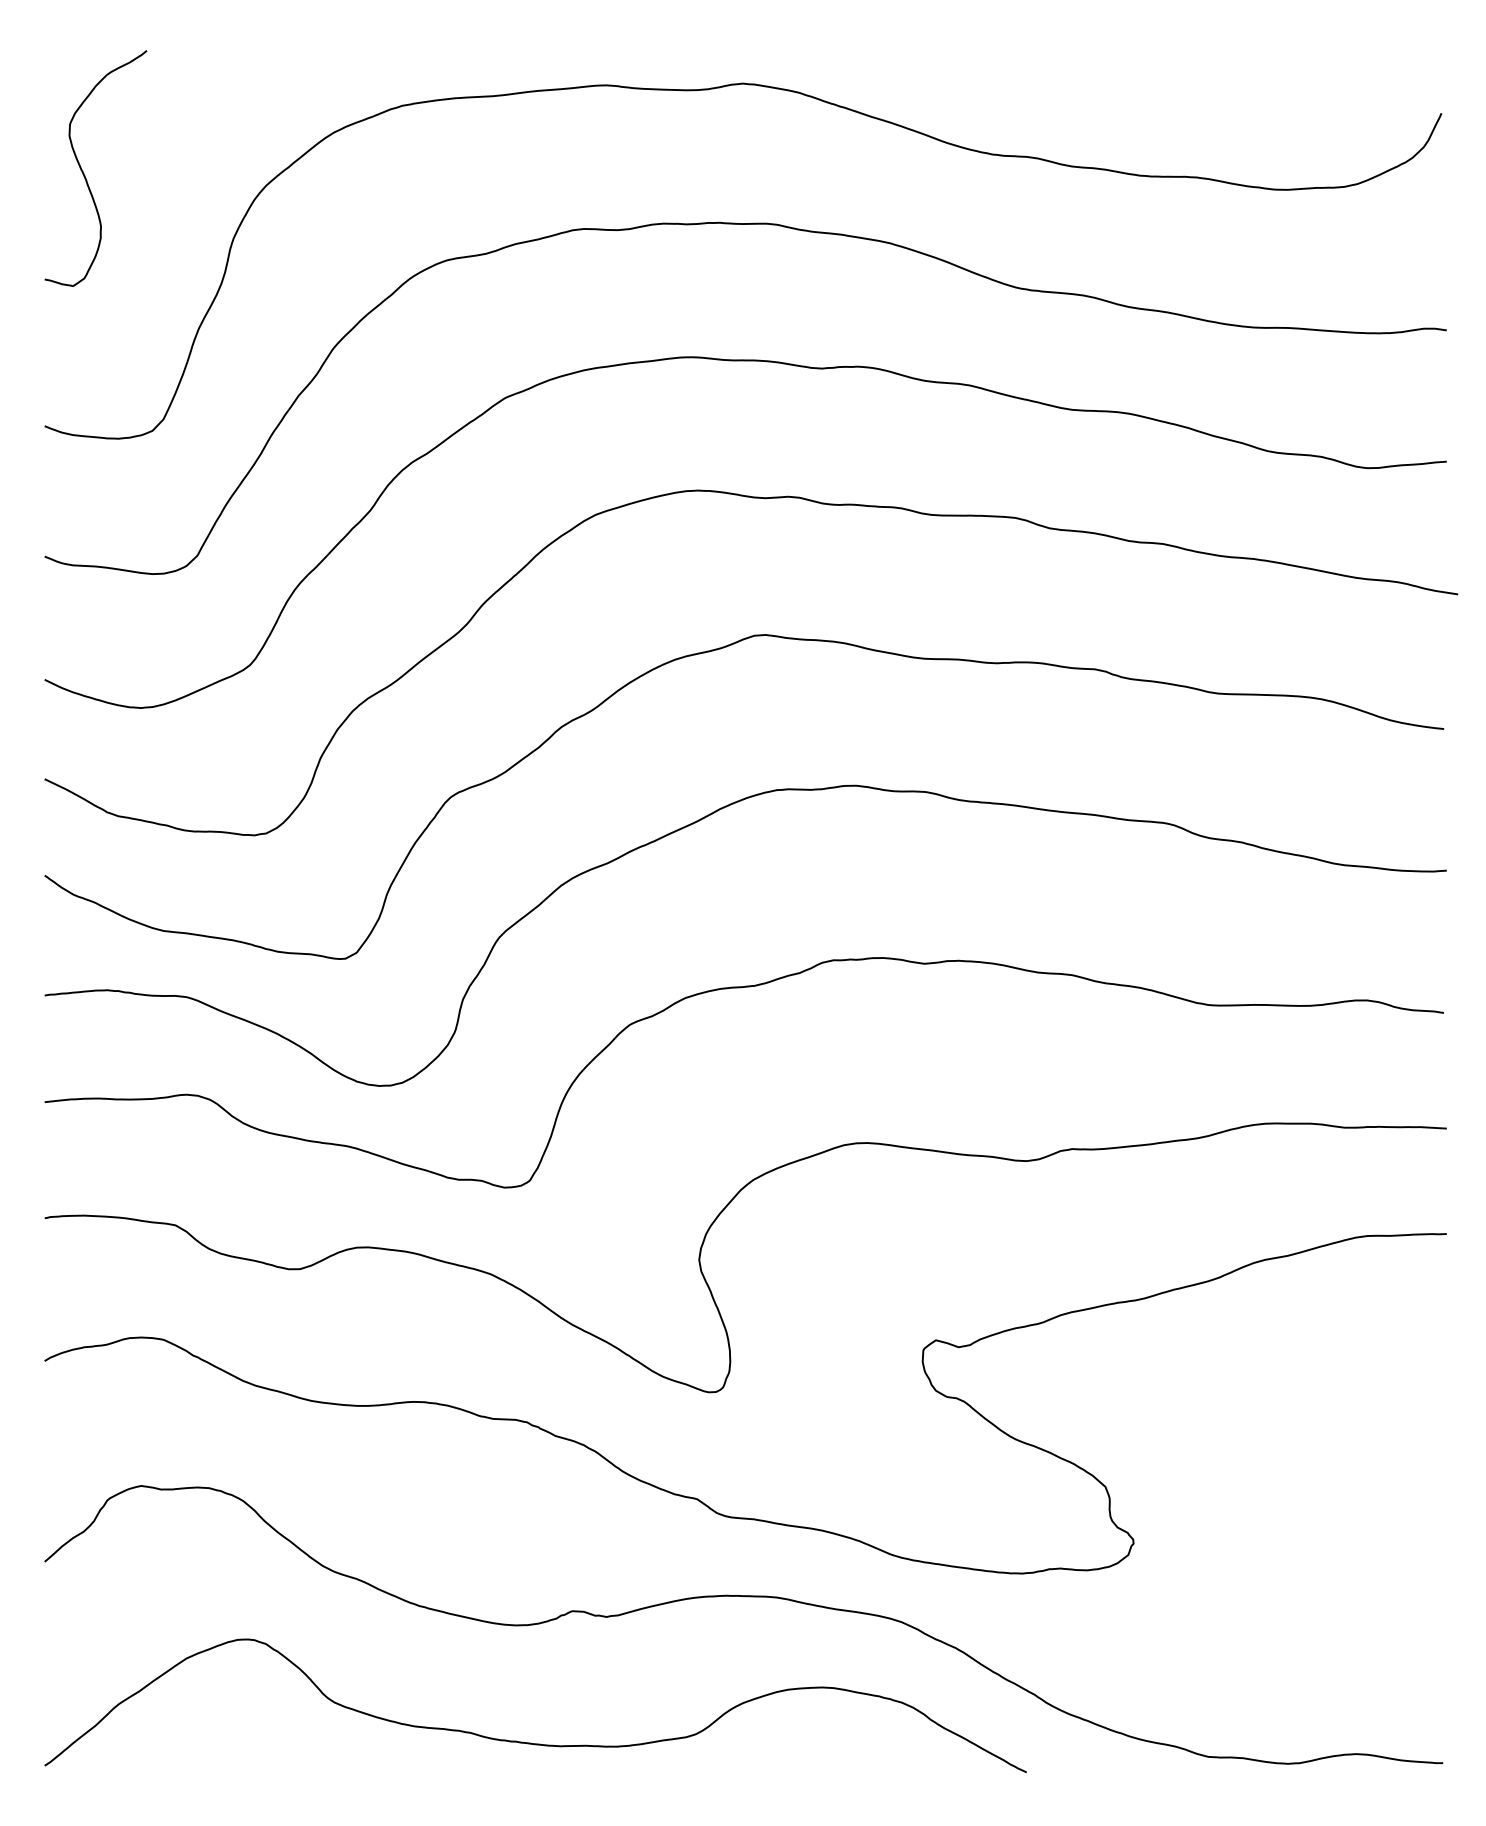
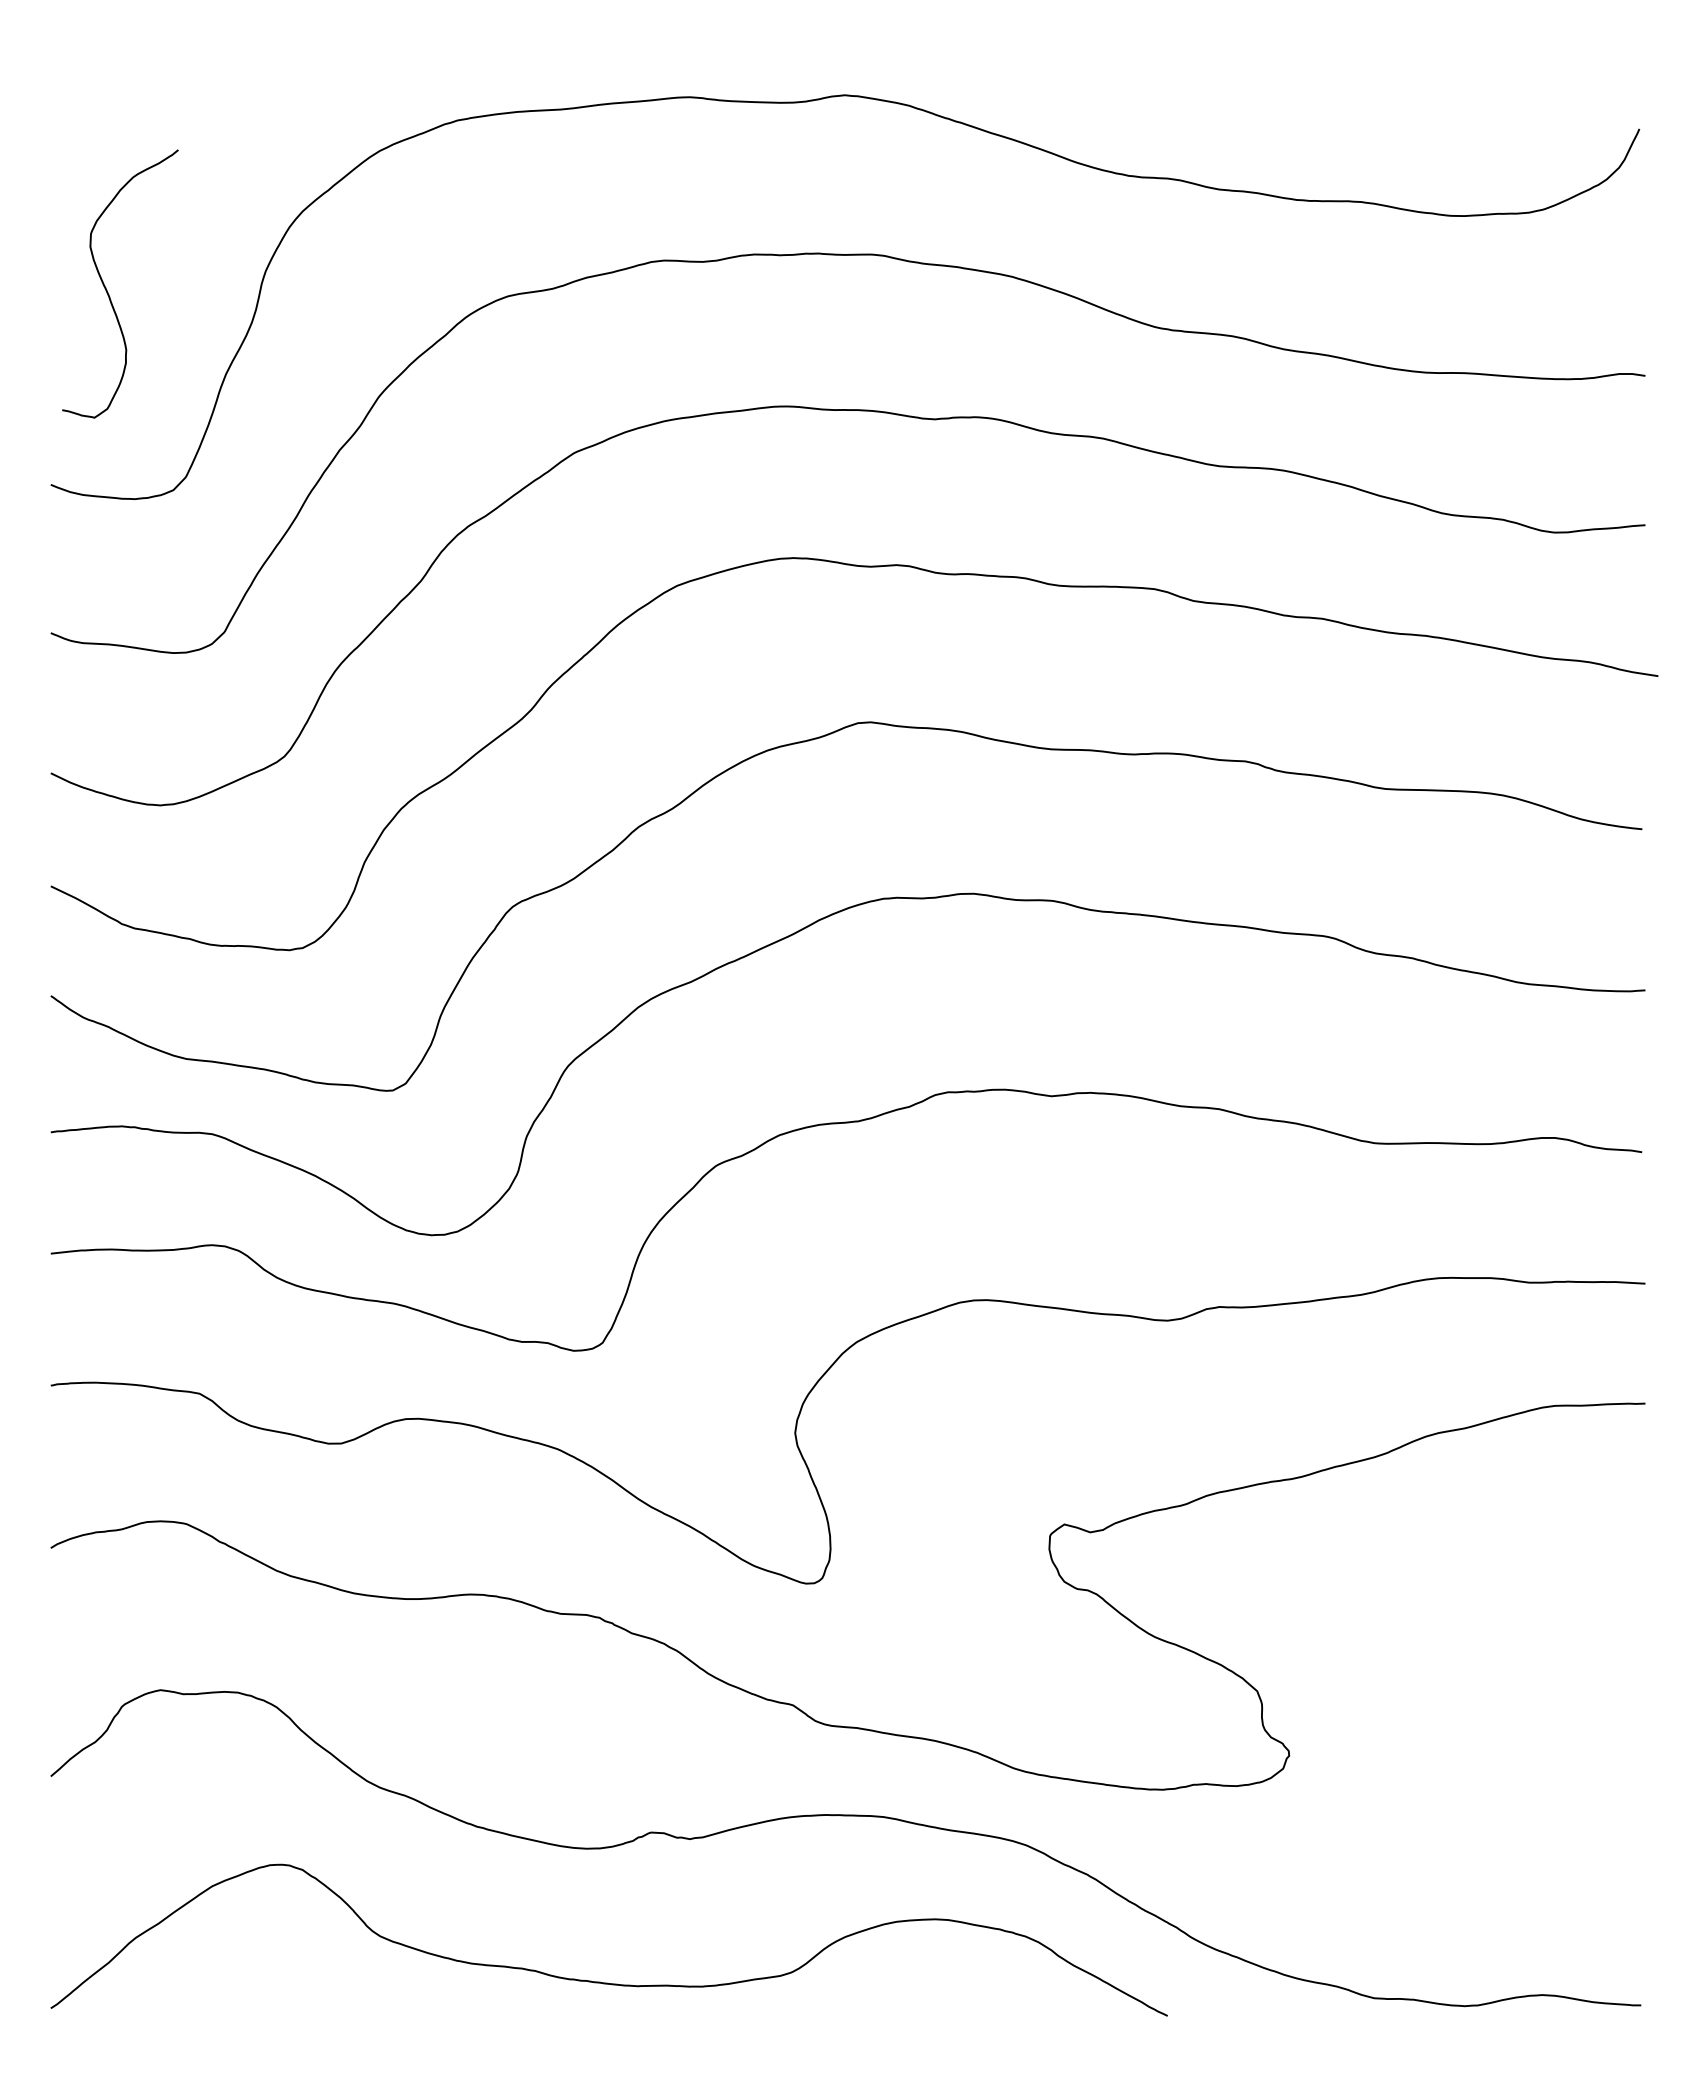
curve: (84, 173) -> (107, 289), moved

